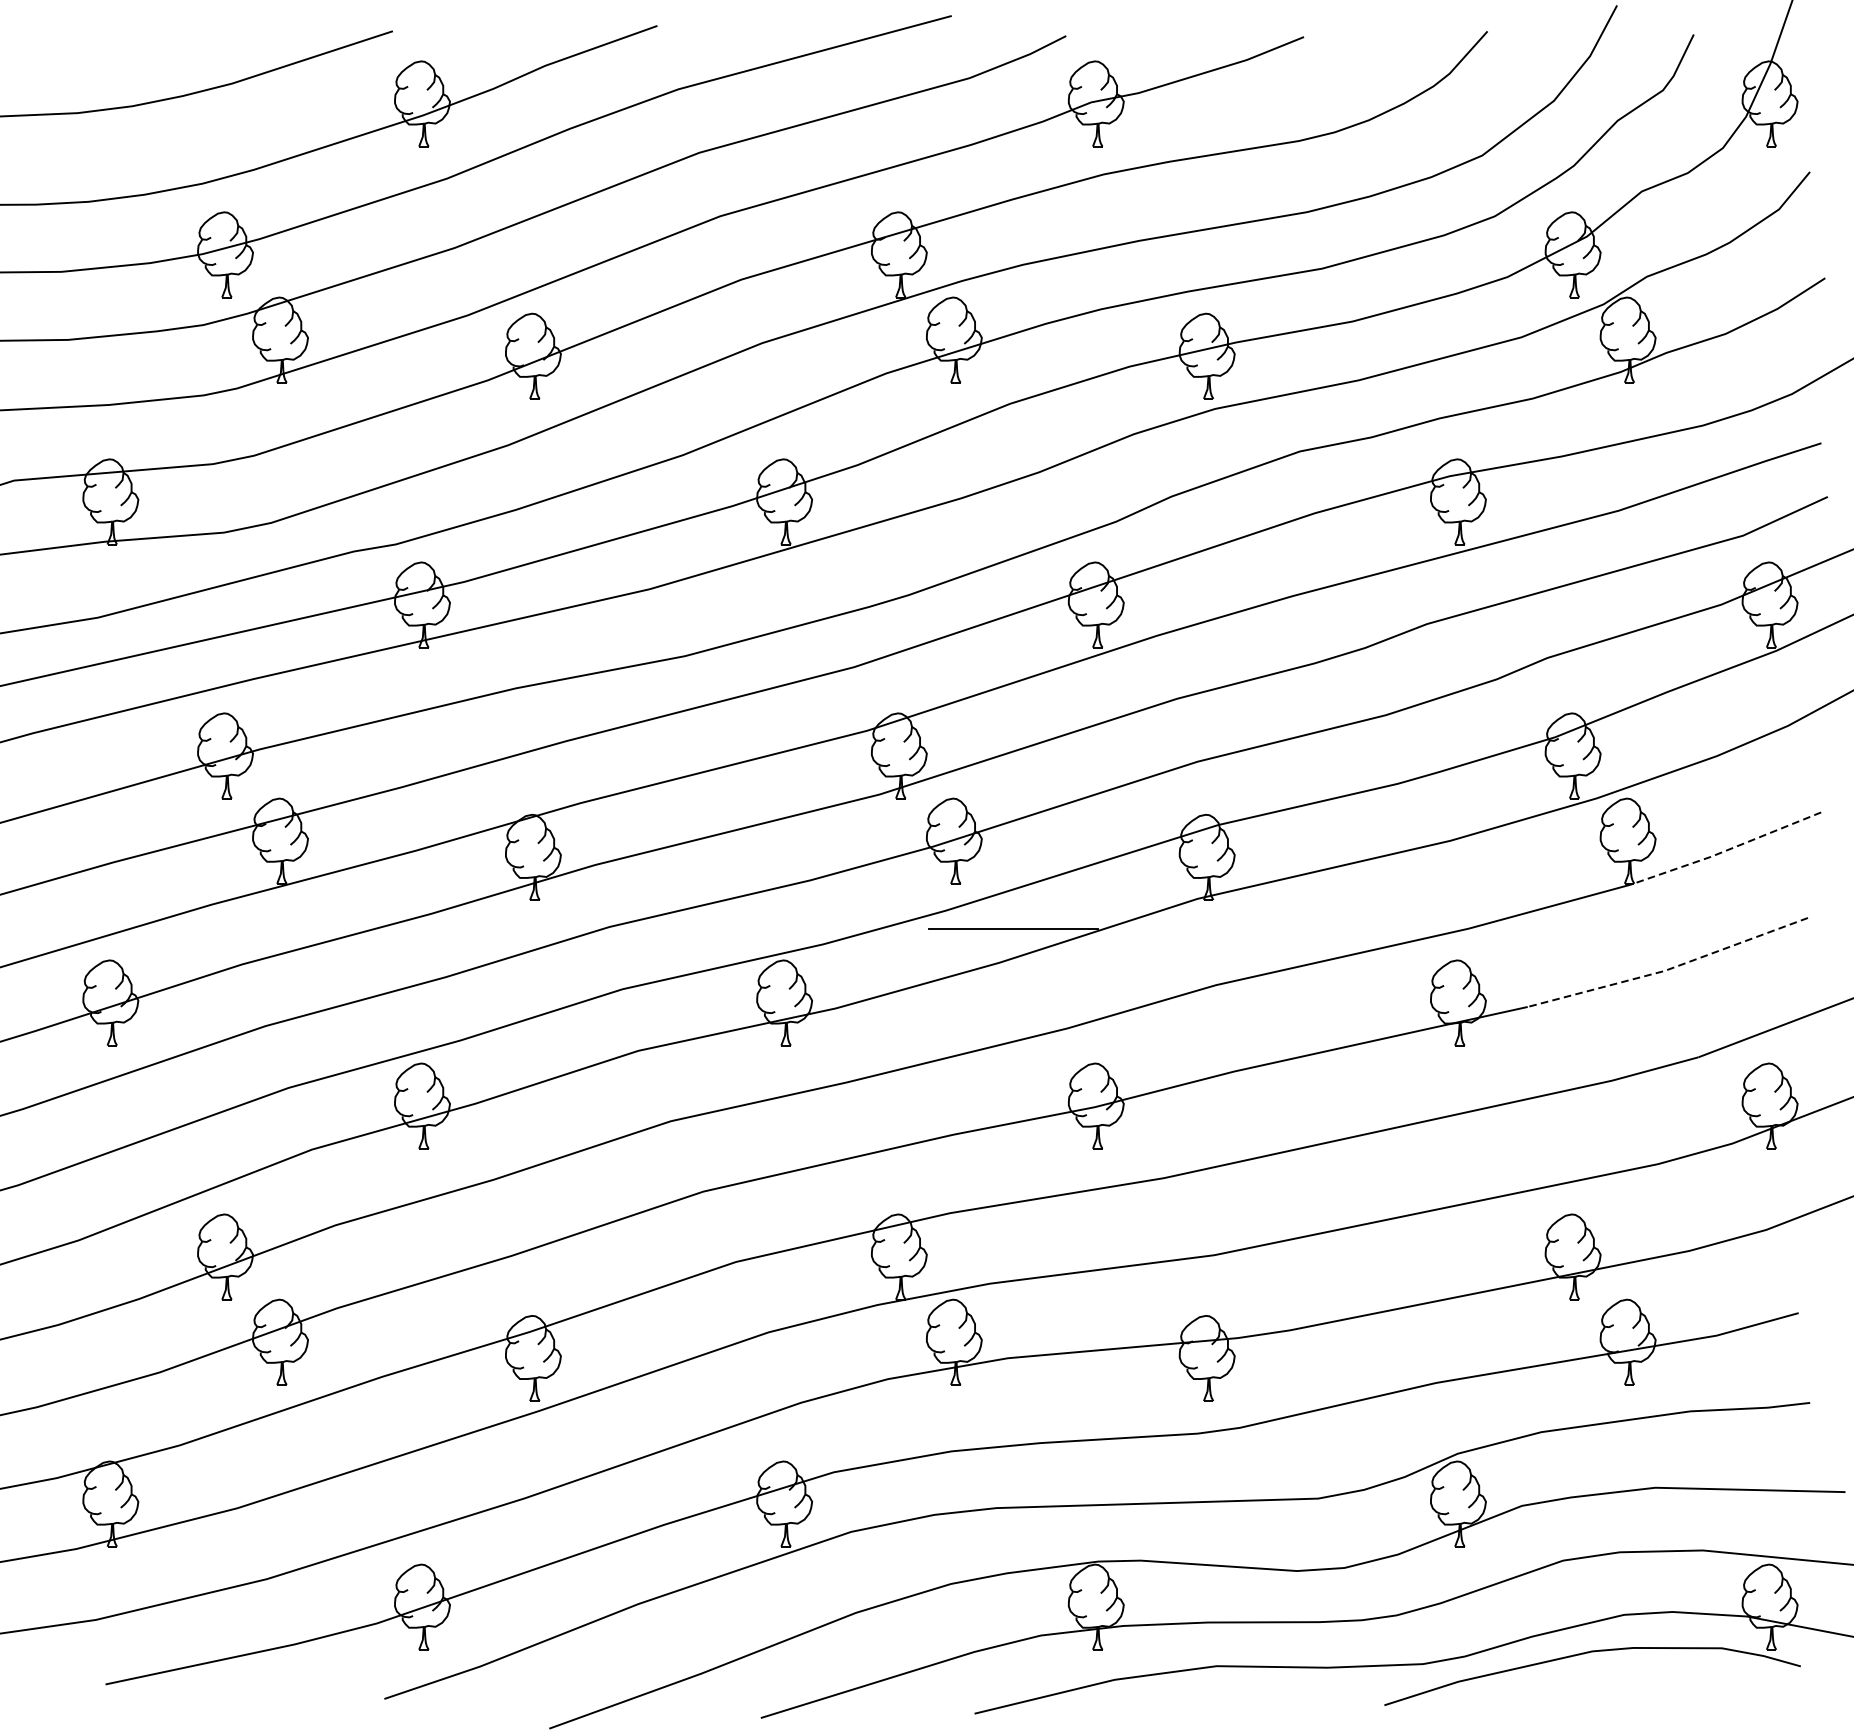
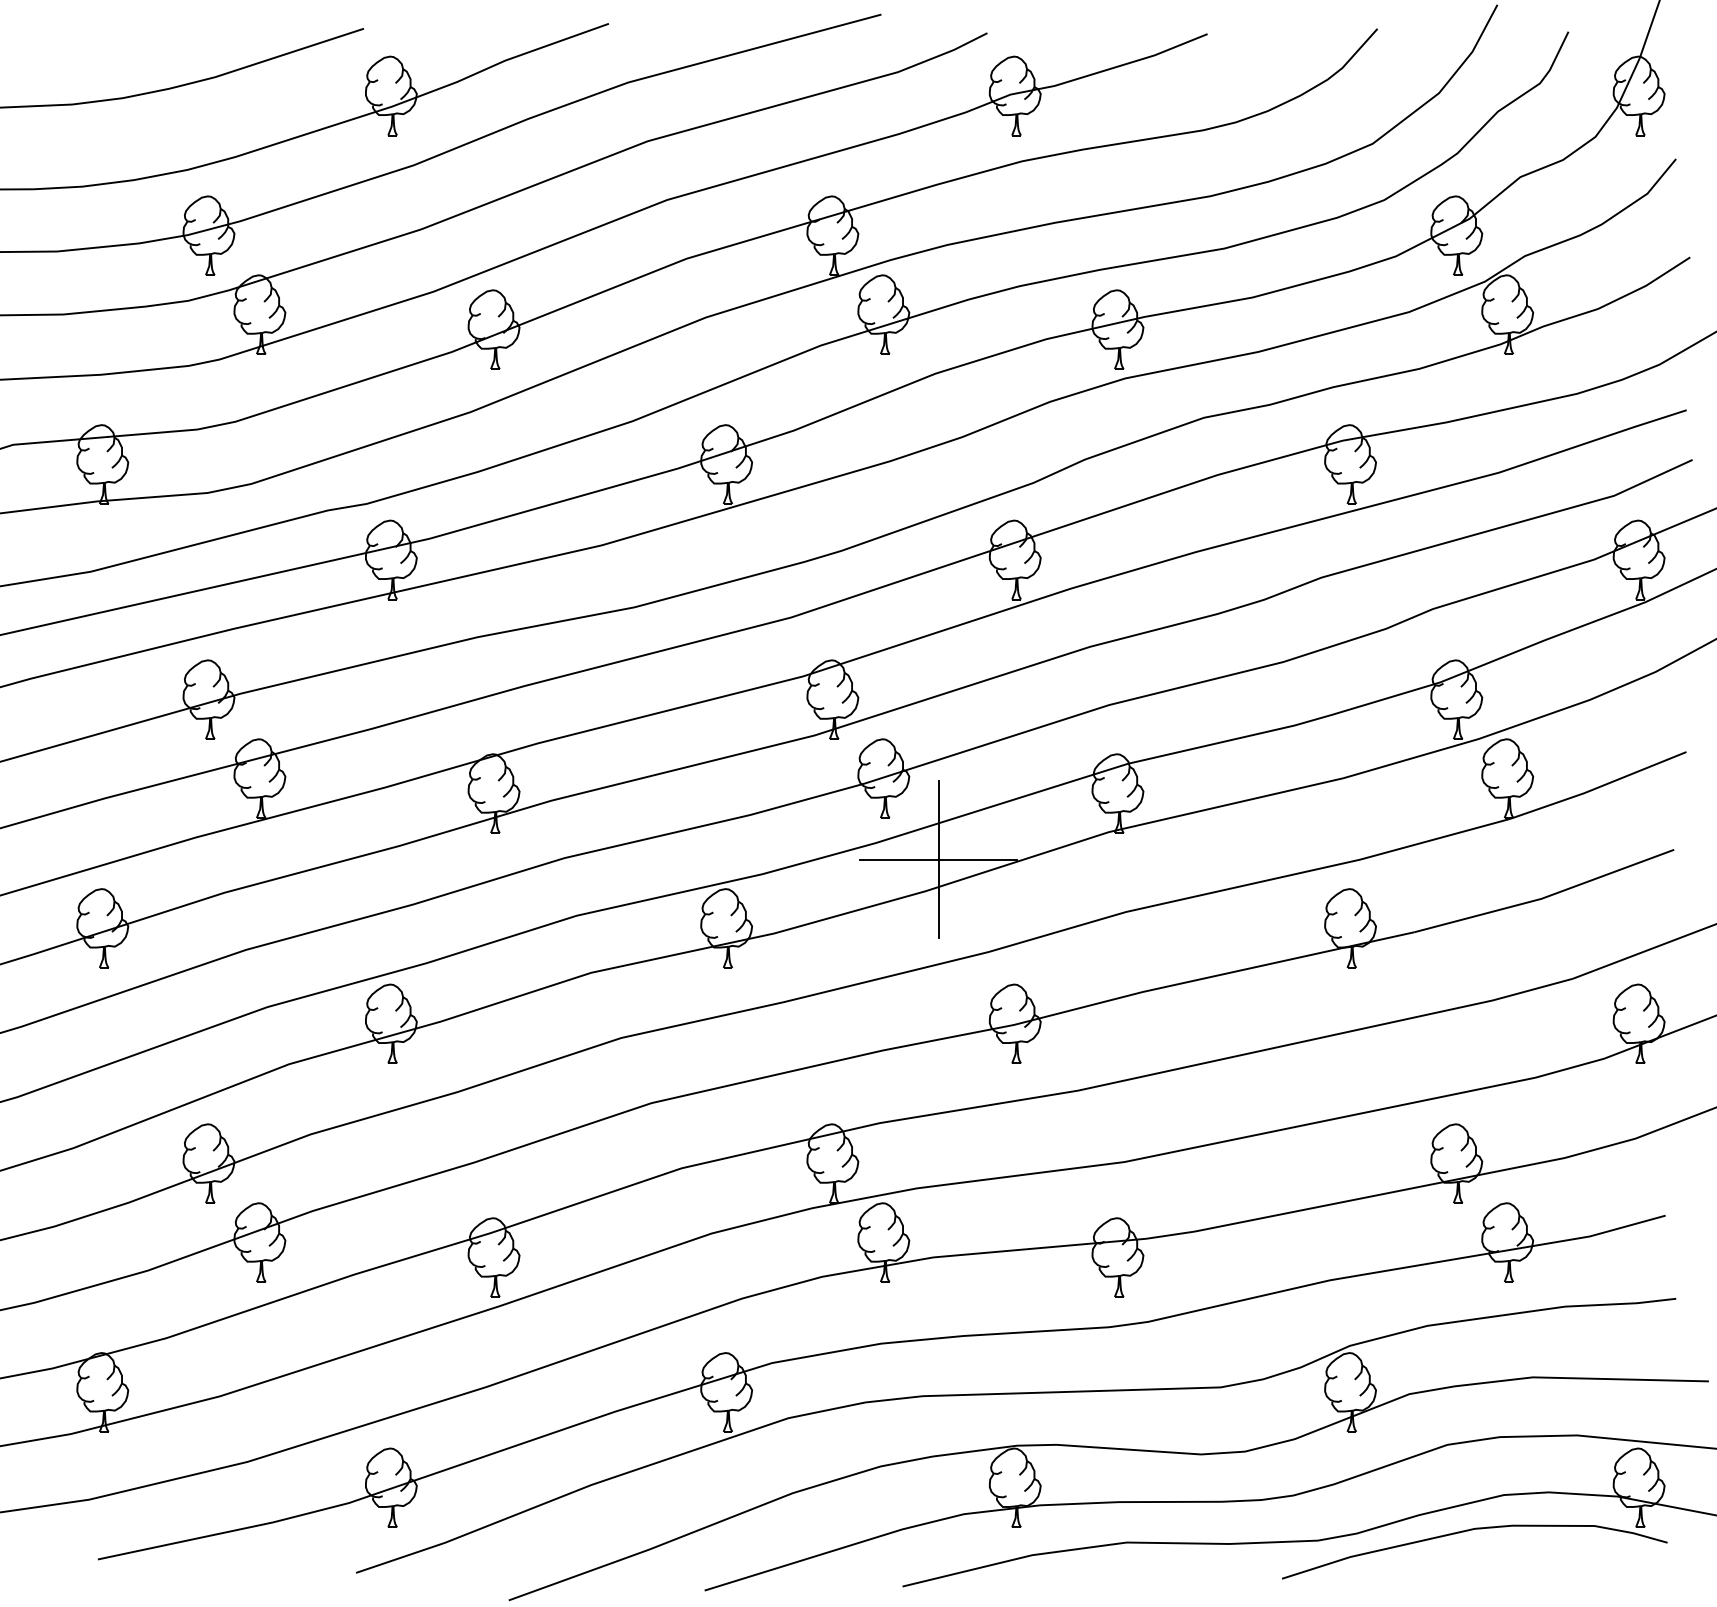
line: (1726, 850) -> (1598, 787), dashed -> solid
line: (1013, 928) -> (938, 859), added
line: (1668, 969) -> (1545, 897), dashed -> solid

